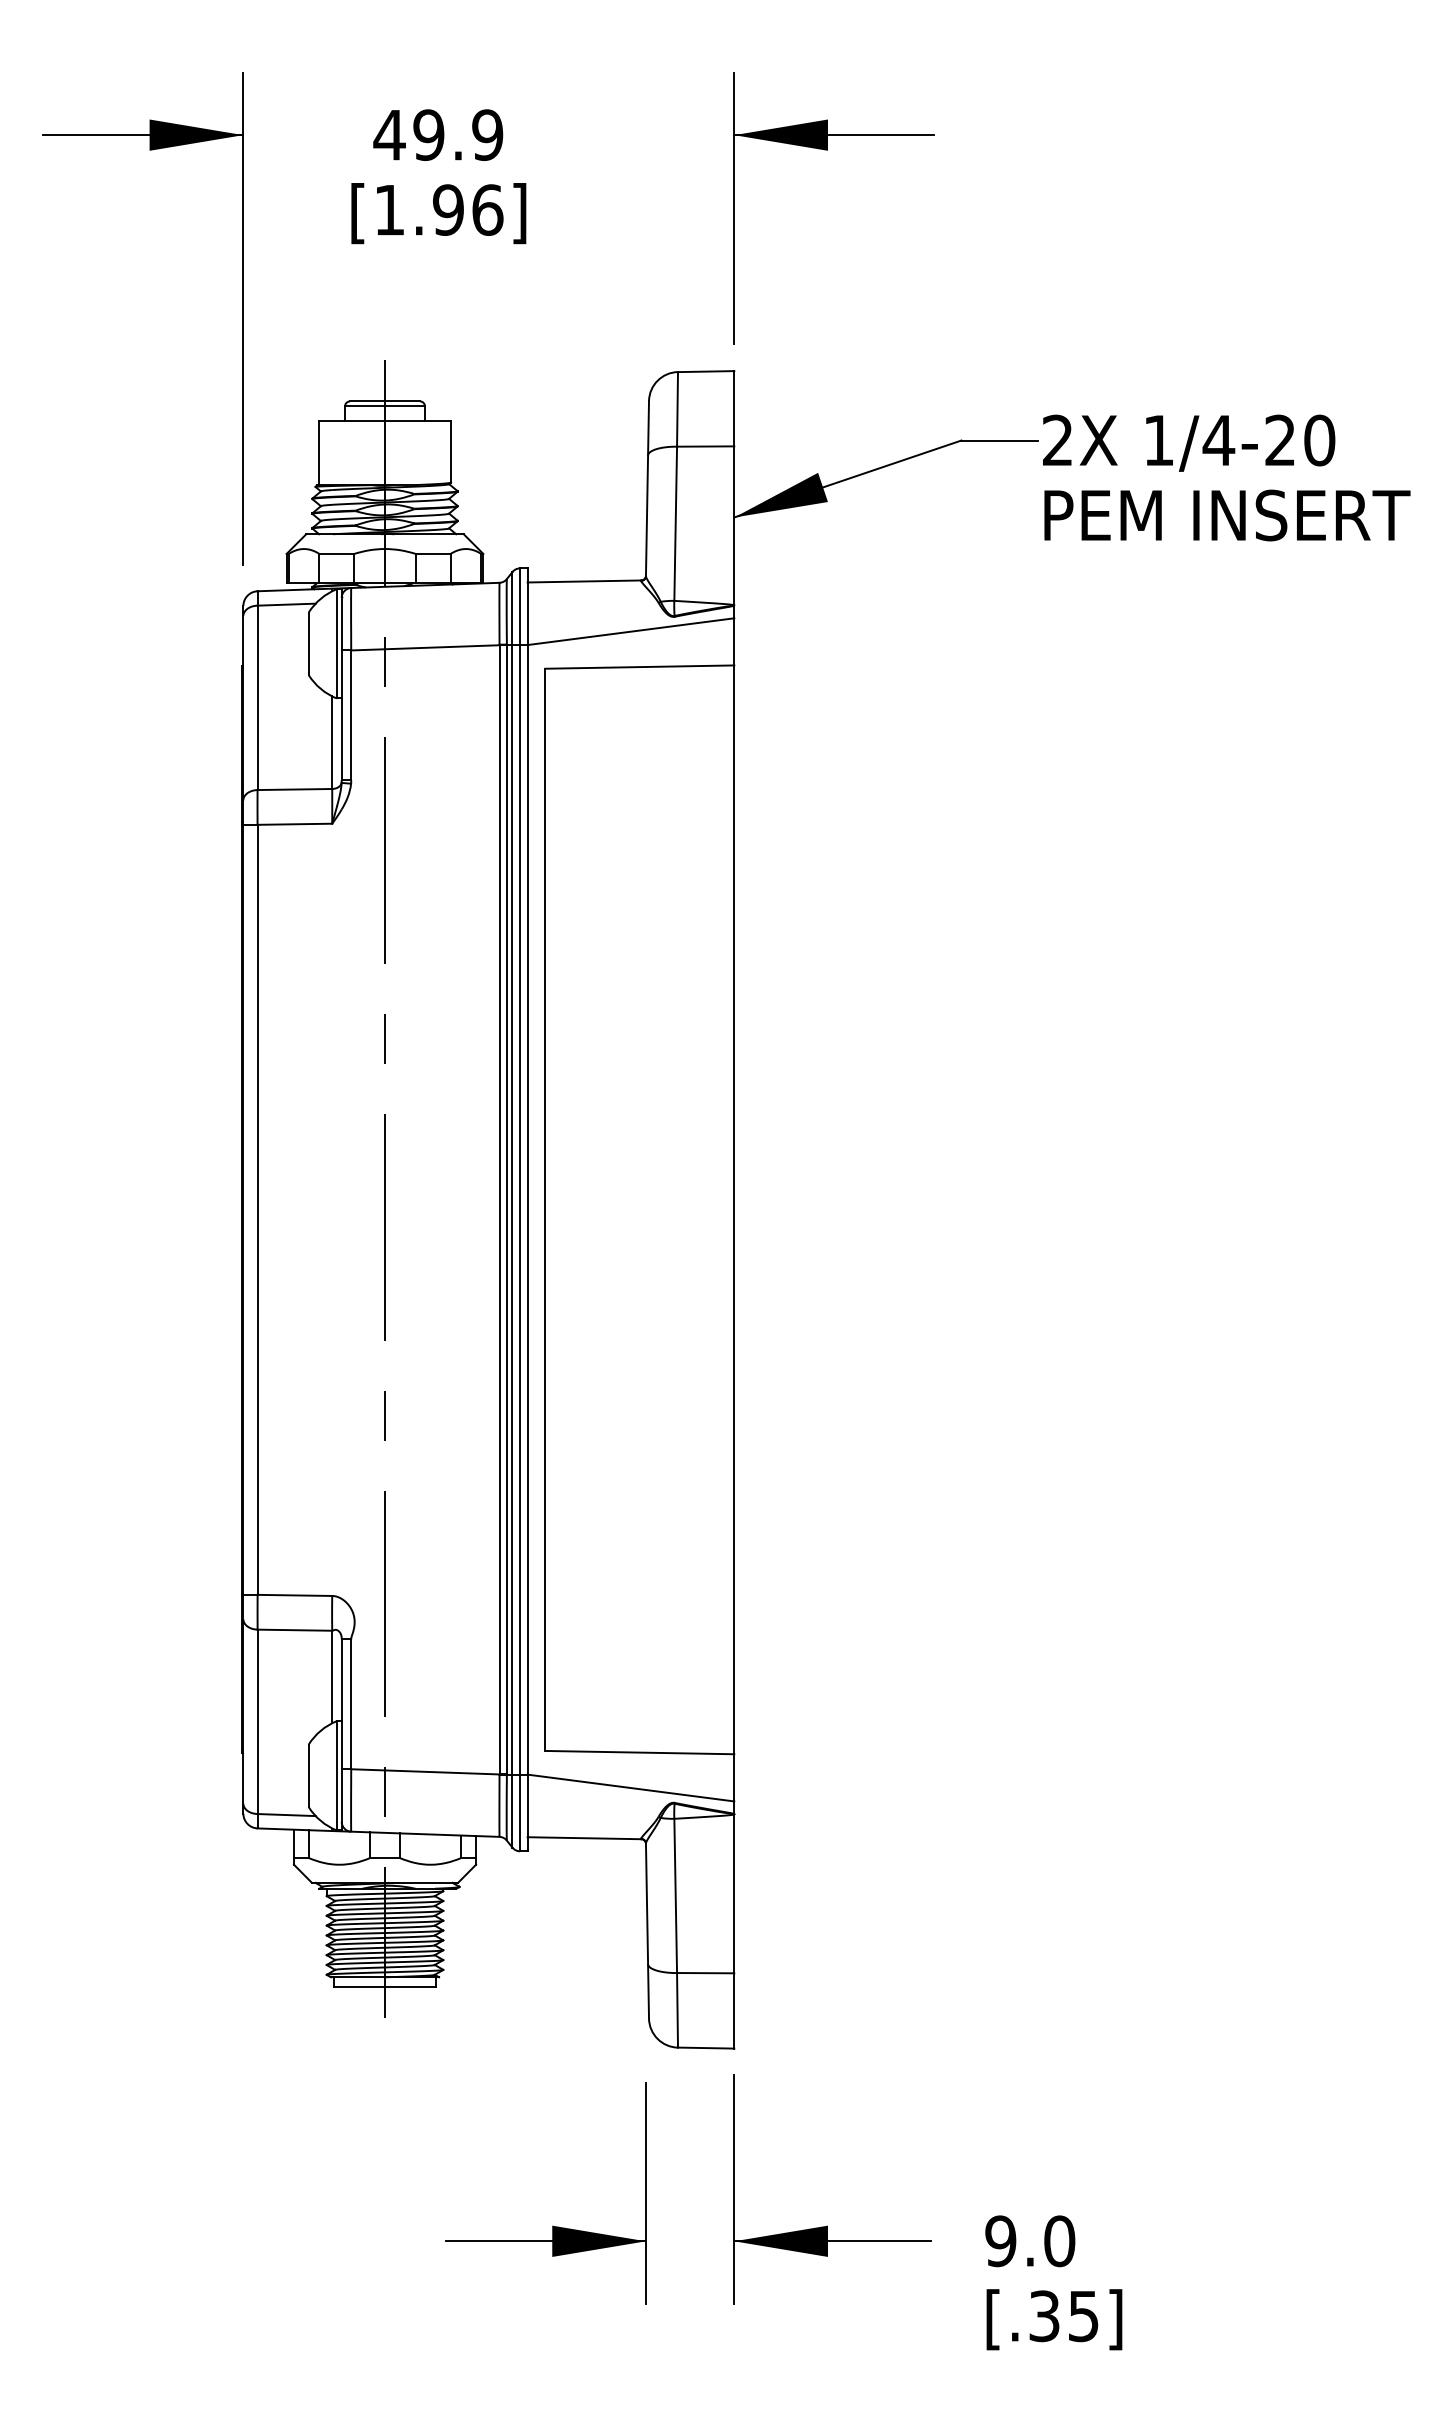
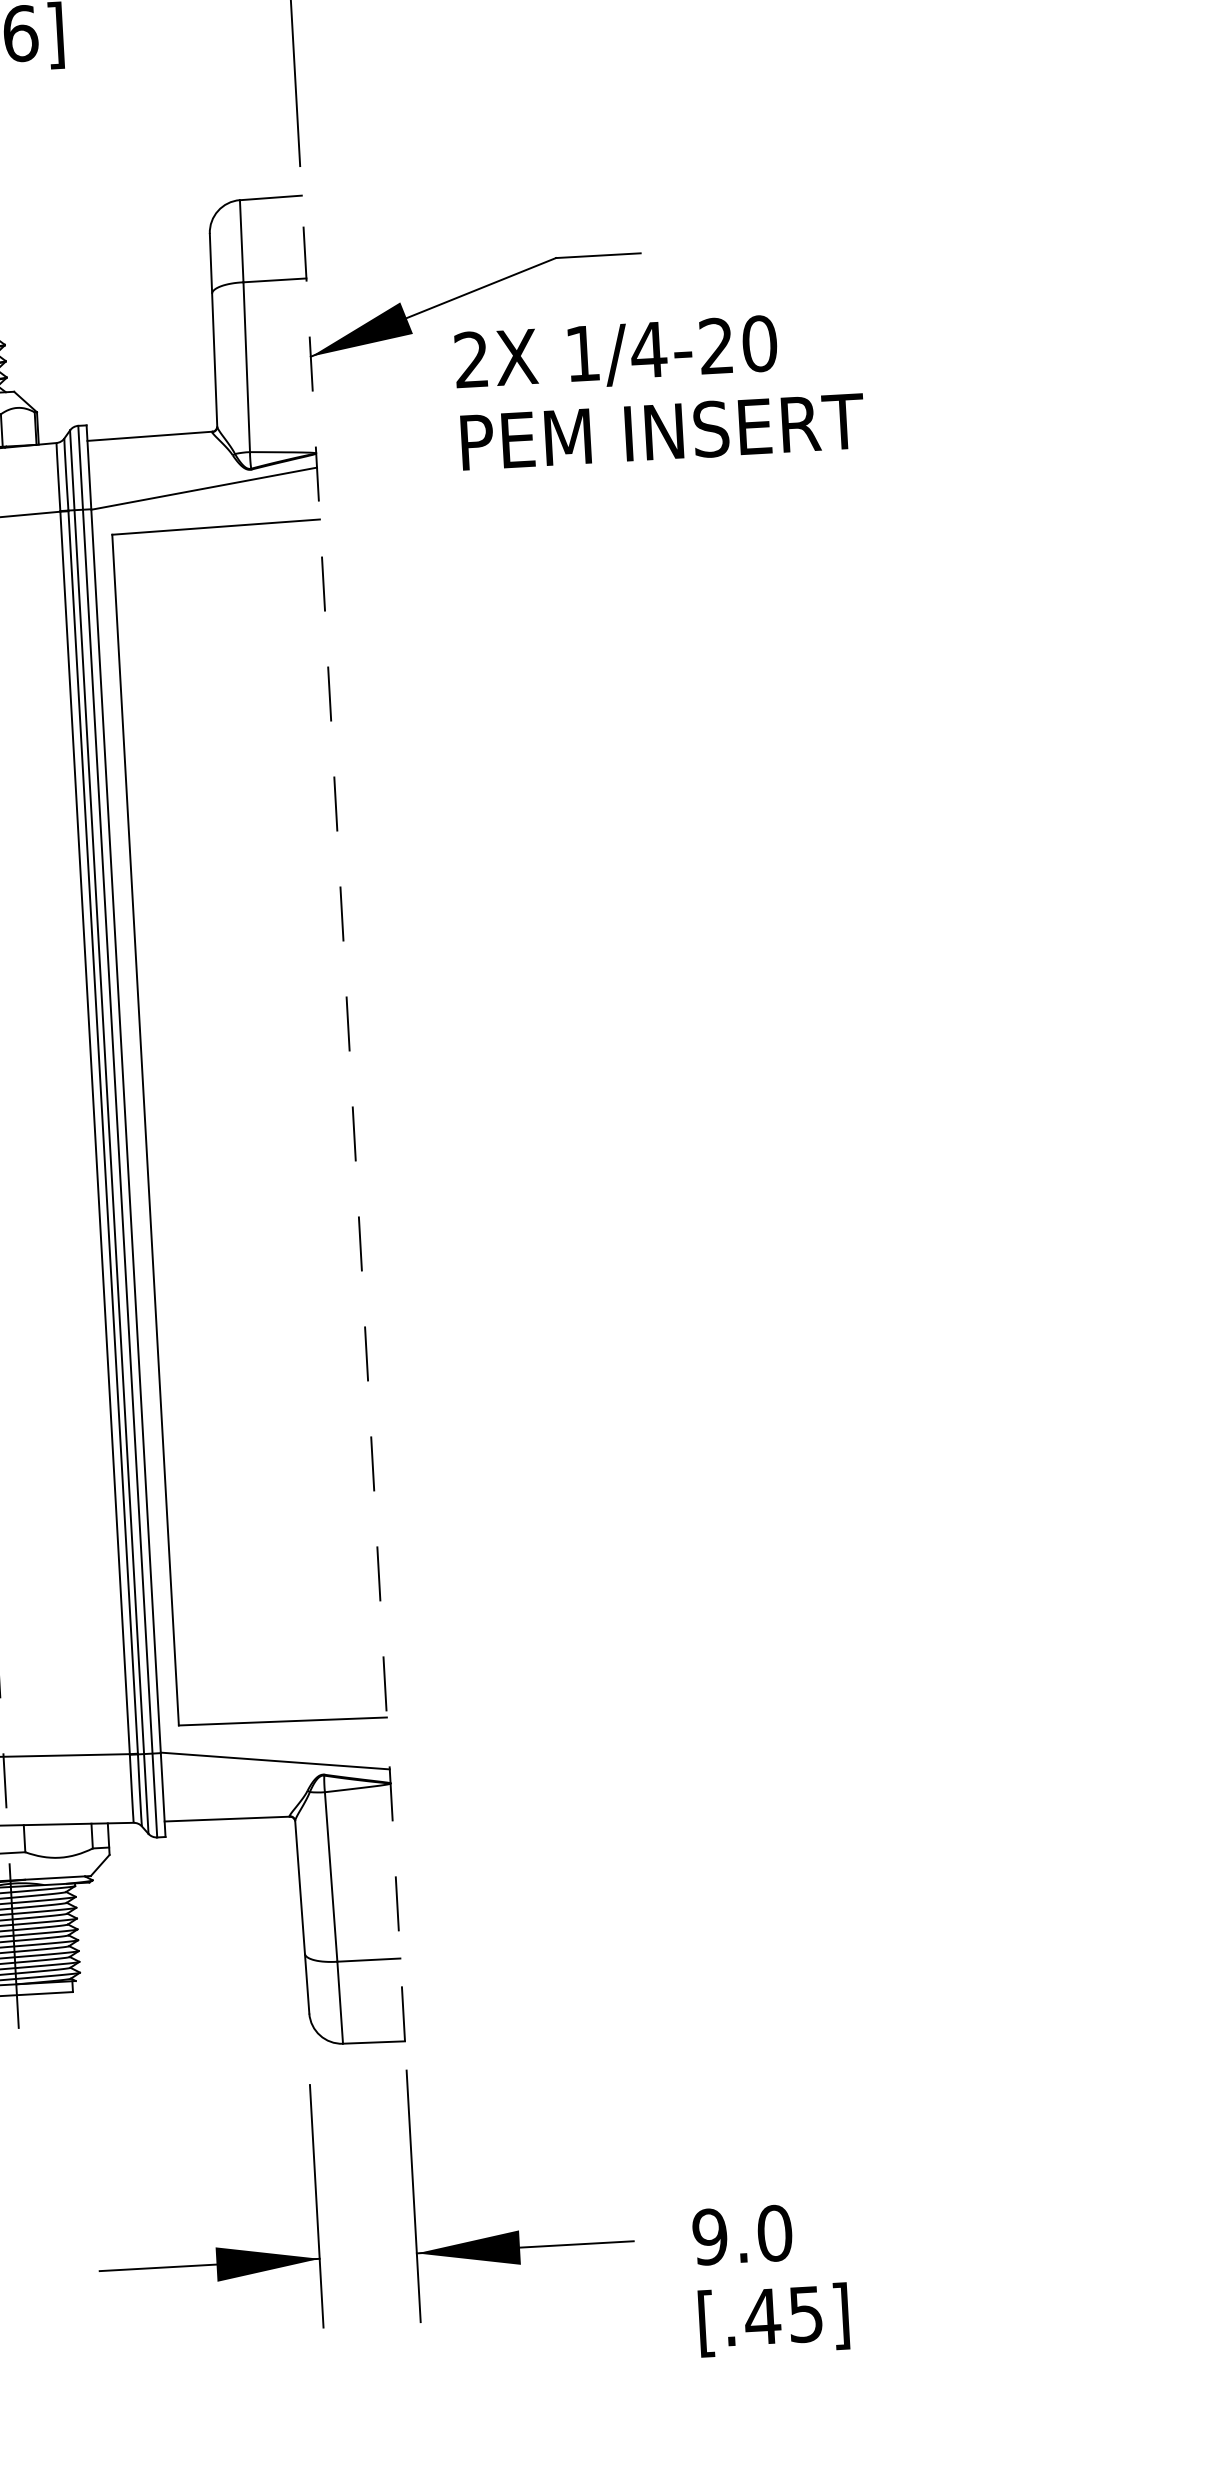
text: (1226, 477) -> (659, 390), moved
line: (734, 1209) -> (353, 1118), solid -> dashed
text: (1044, 2316) -> (762, 2317), [.35] -> [.45]

